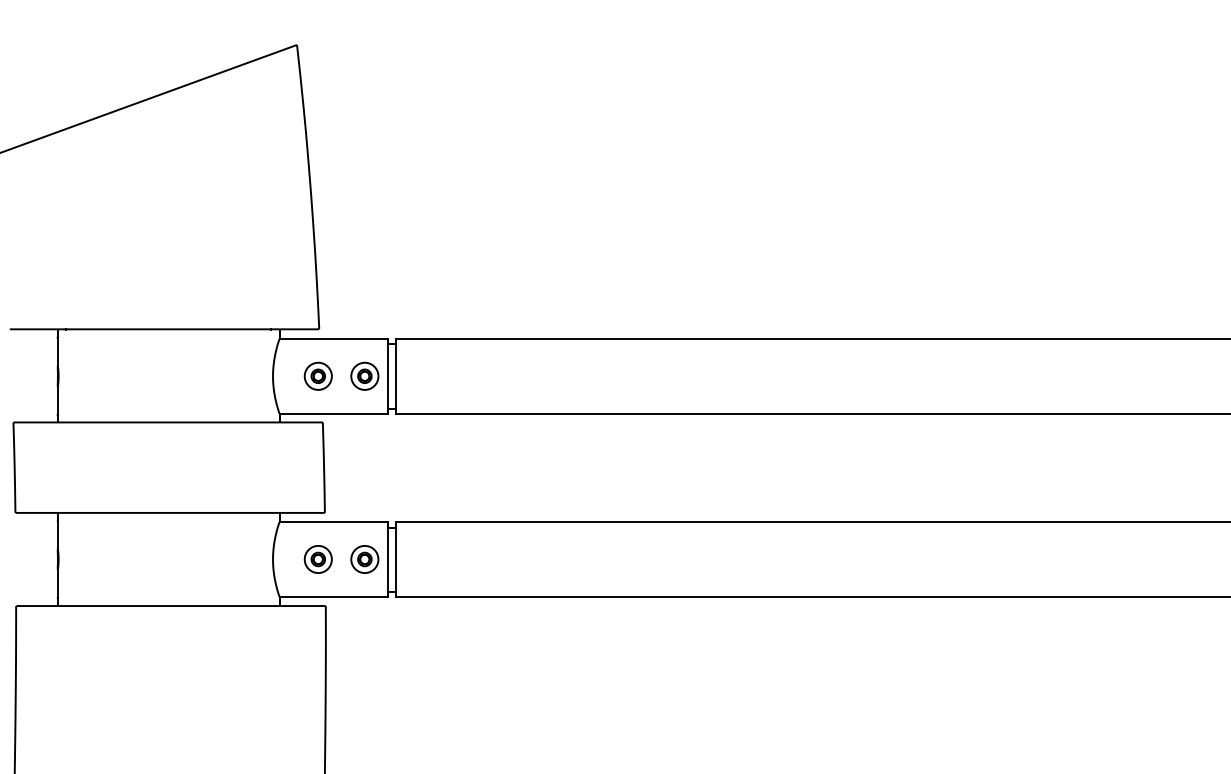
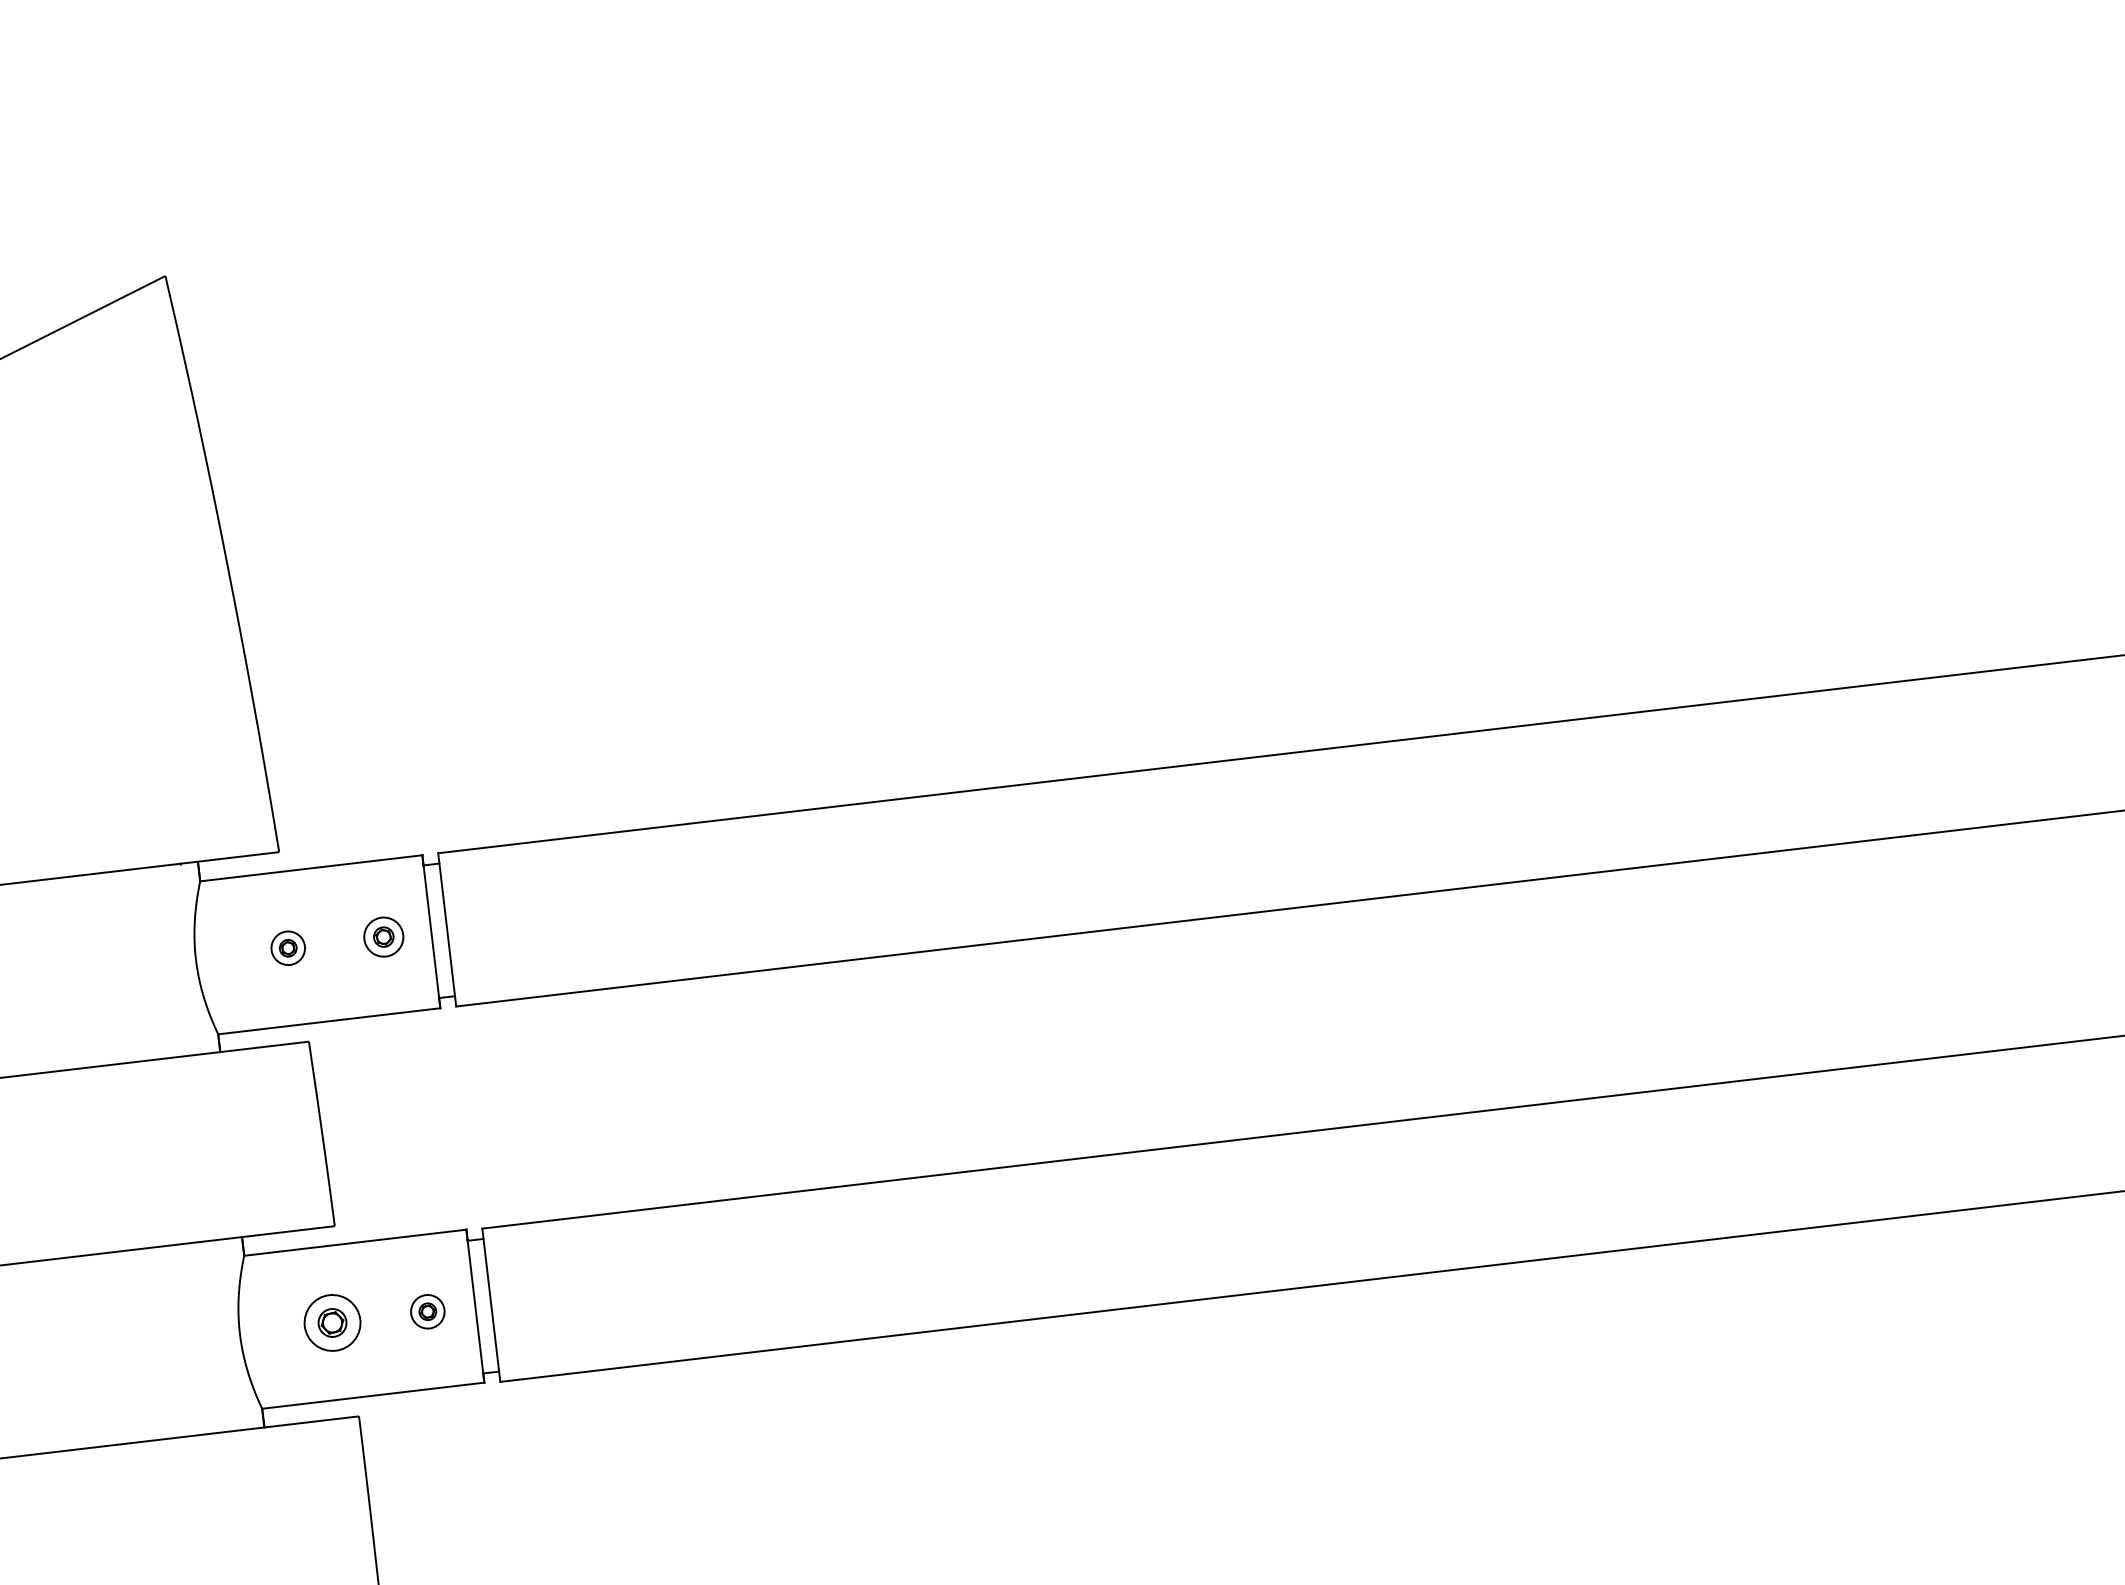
part: (317, 375) -> (286, 946), size x0.6
part: (364, 375) -> (382, 935), size x0.7
part: (364, 559) -> (426, 1311), size x0.6

